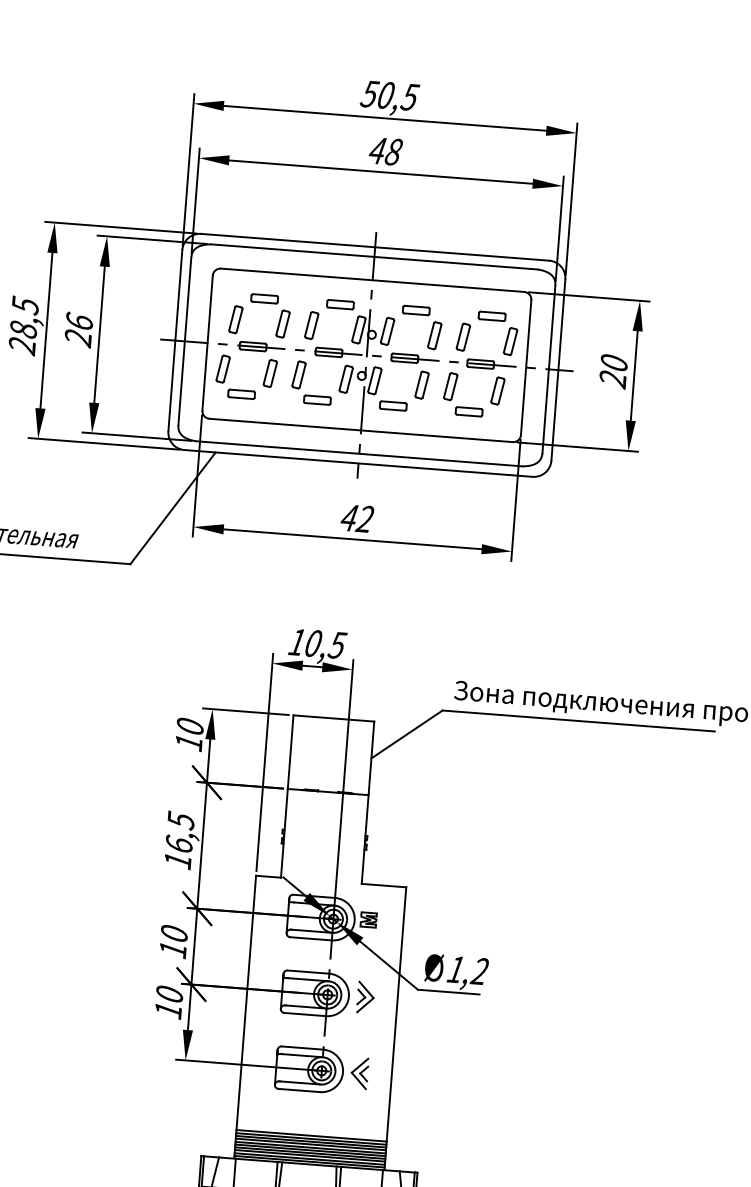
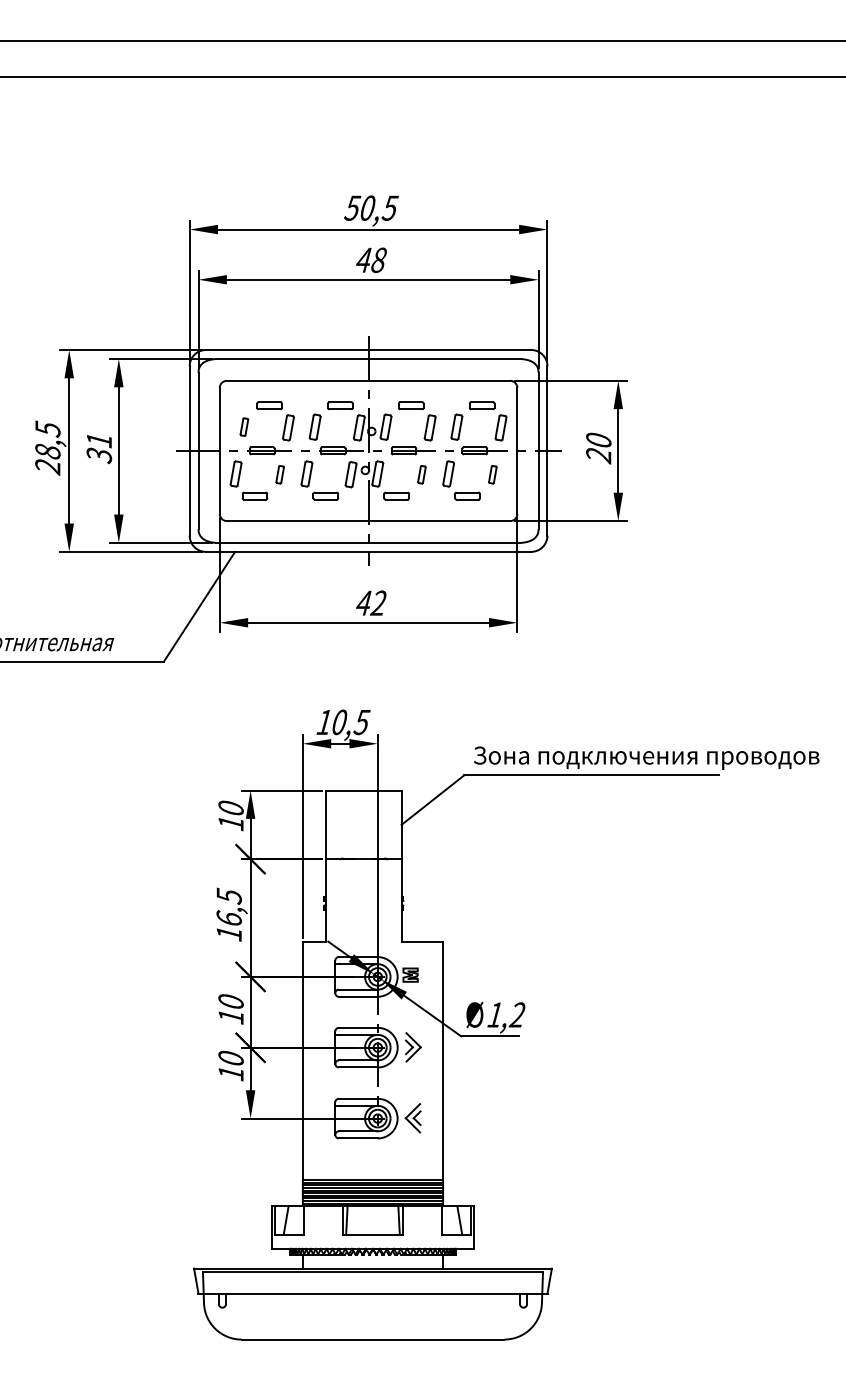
part: (236, 318) -> (244, 426), size x0.7
text: (79, 329) -> (99, 447), 26 -> 31
part: (269, 373) -> (279, 474), size x0.7
part: (421, 384) -> (421, 474), size x0.7
part: (497, 390) -> (492, 474), size x0.7

